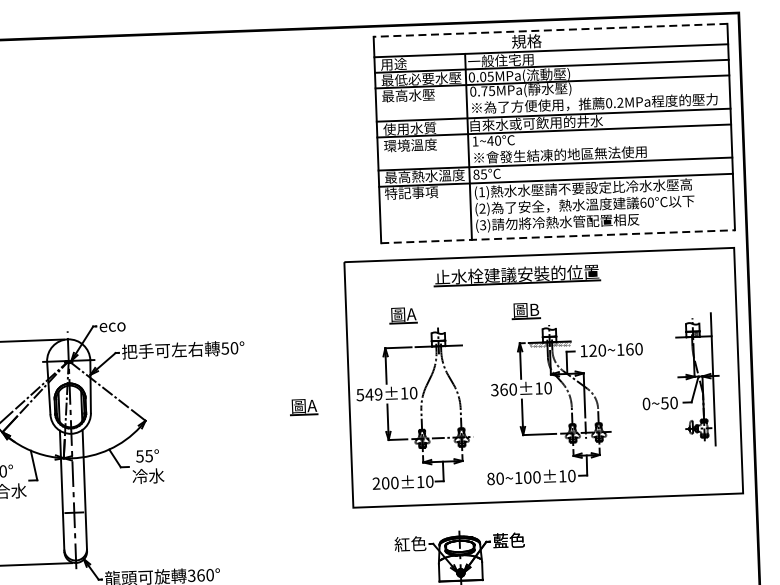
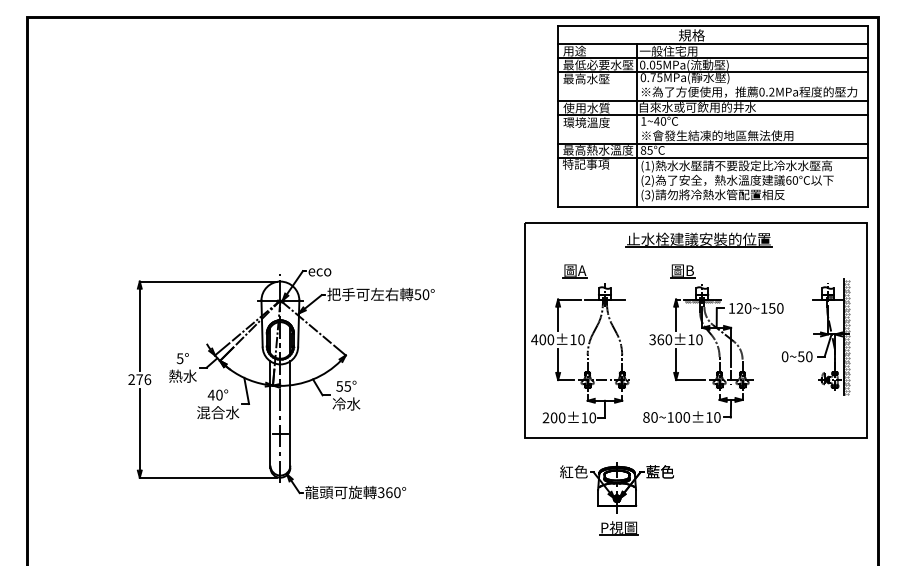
line: (549, 30) -> (712, 26), dashed -> solid
line: (558, 236) -> (713, 207), dashed -> solid
part: (516, 274) -> (698, 239), moved
text: (628, 349) -> (771, 308), 120~160 -> 120~150
hatch: (715, 379) -> (846, 337), added
text: (369, 394) -> (542, 339), 549±10 -> 400±10
part: (303, 407) -> (484, 348), removed

